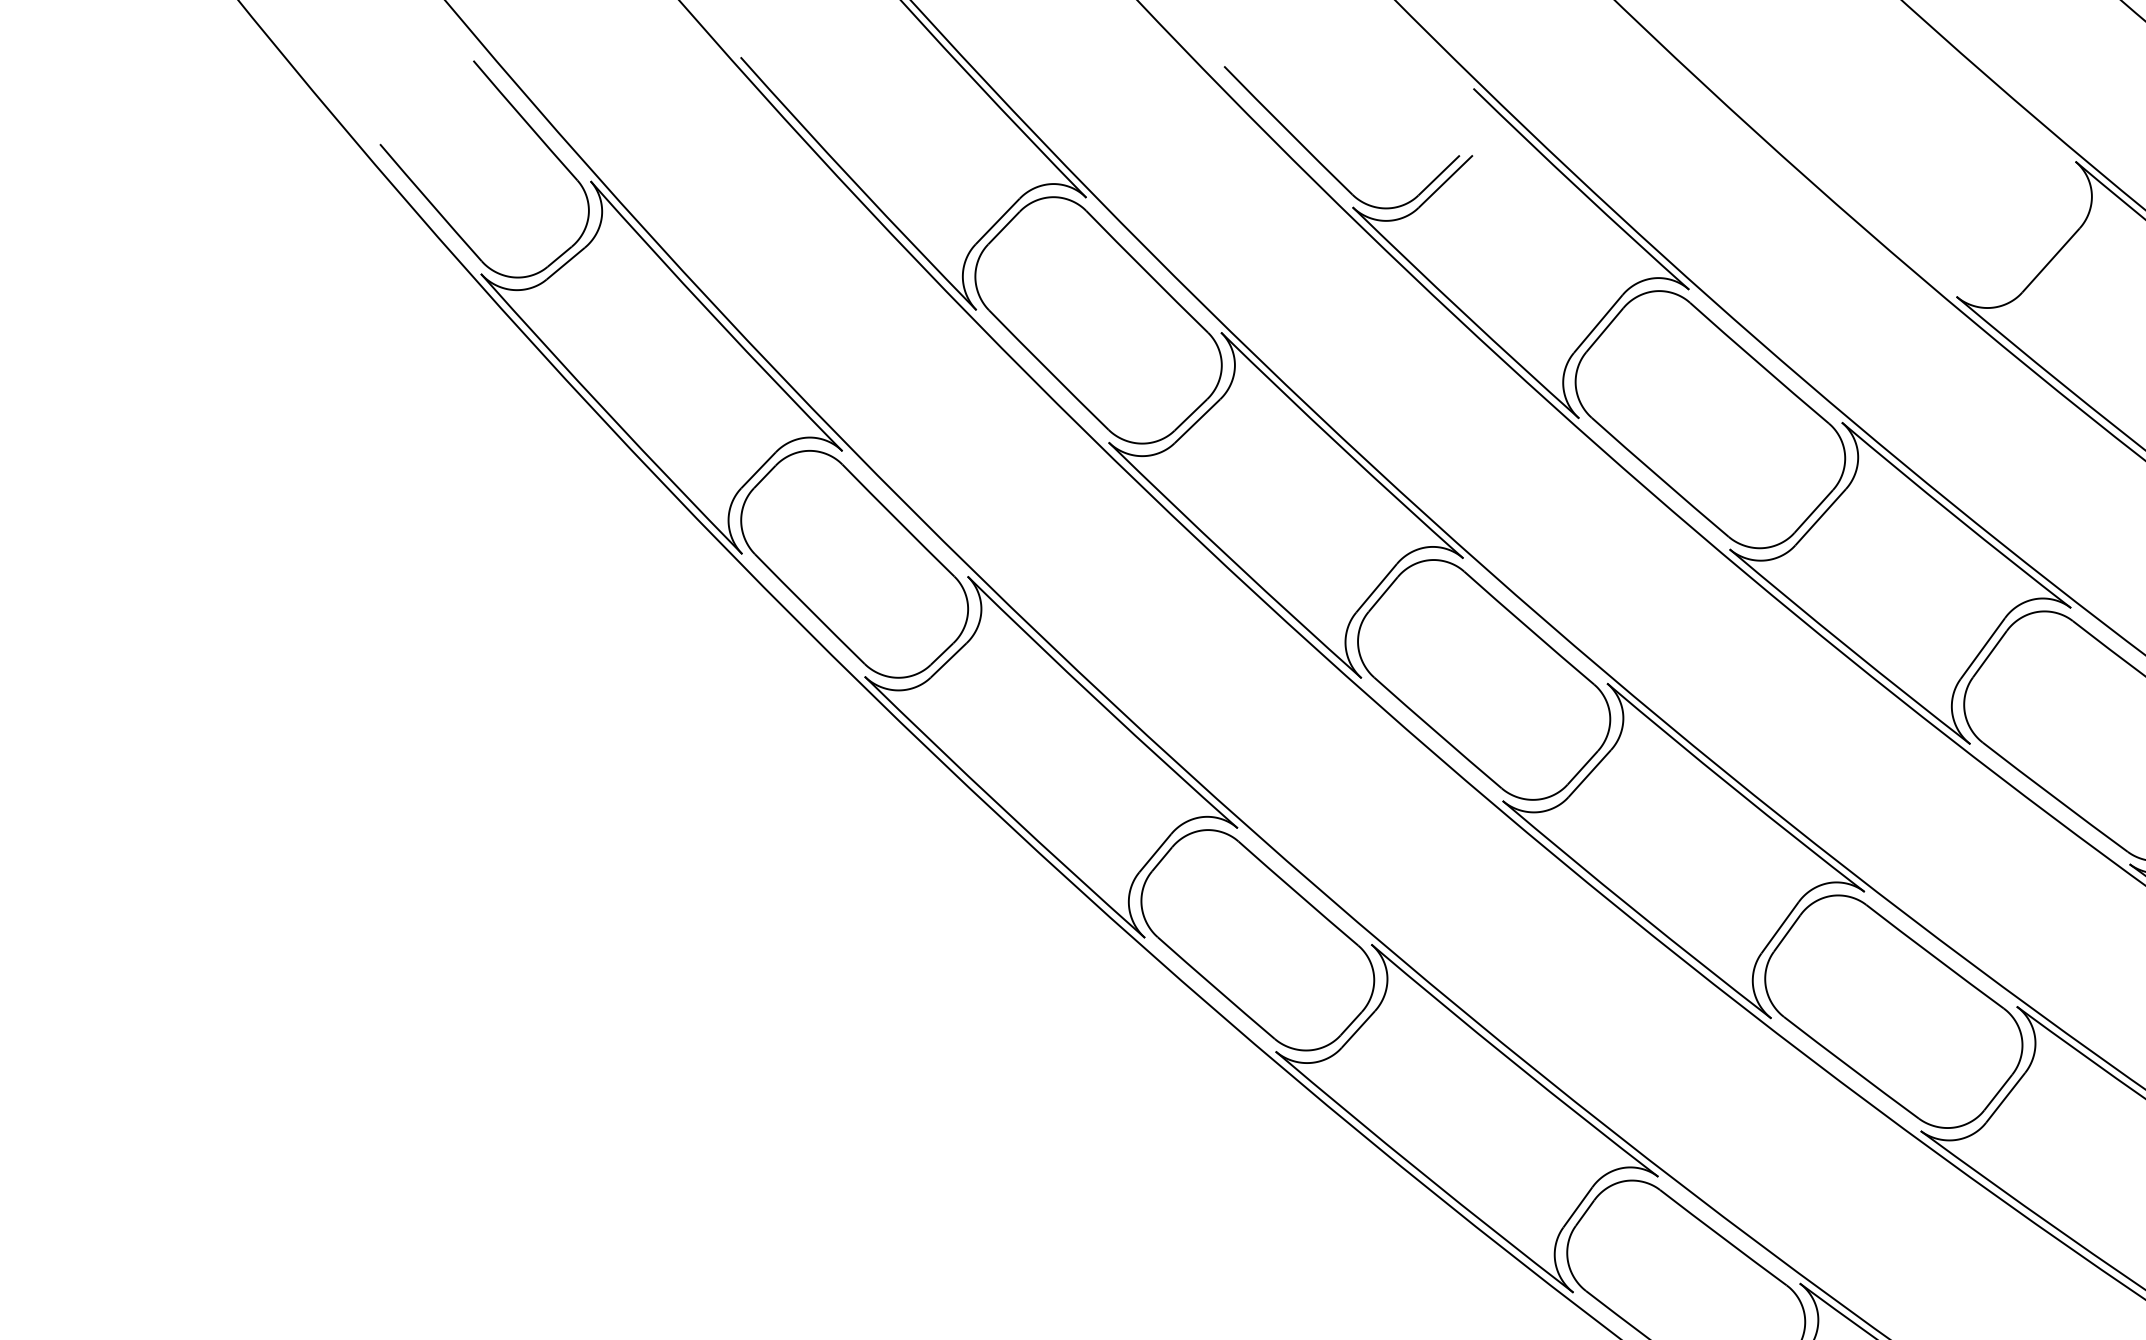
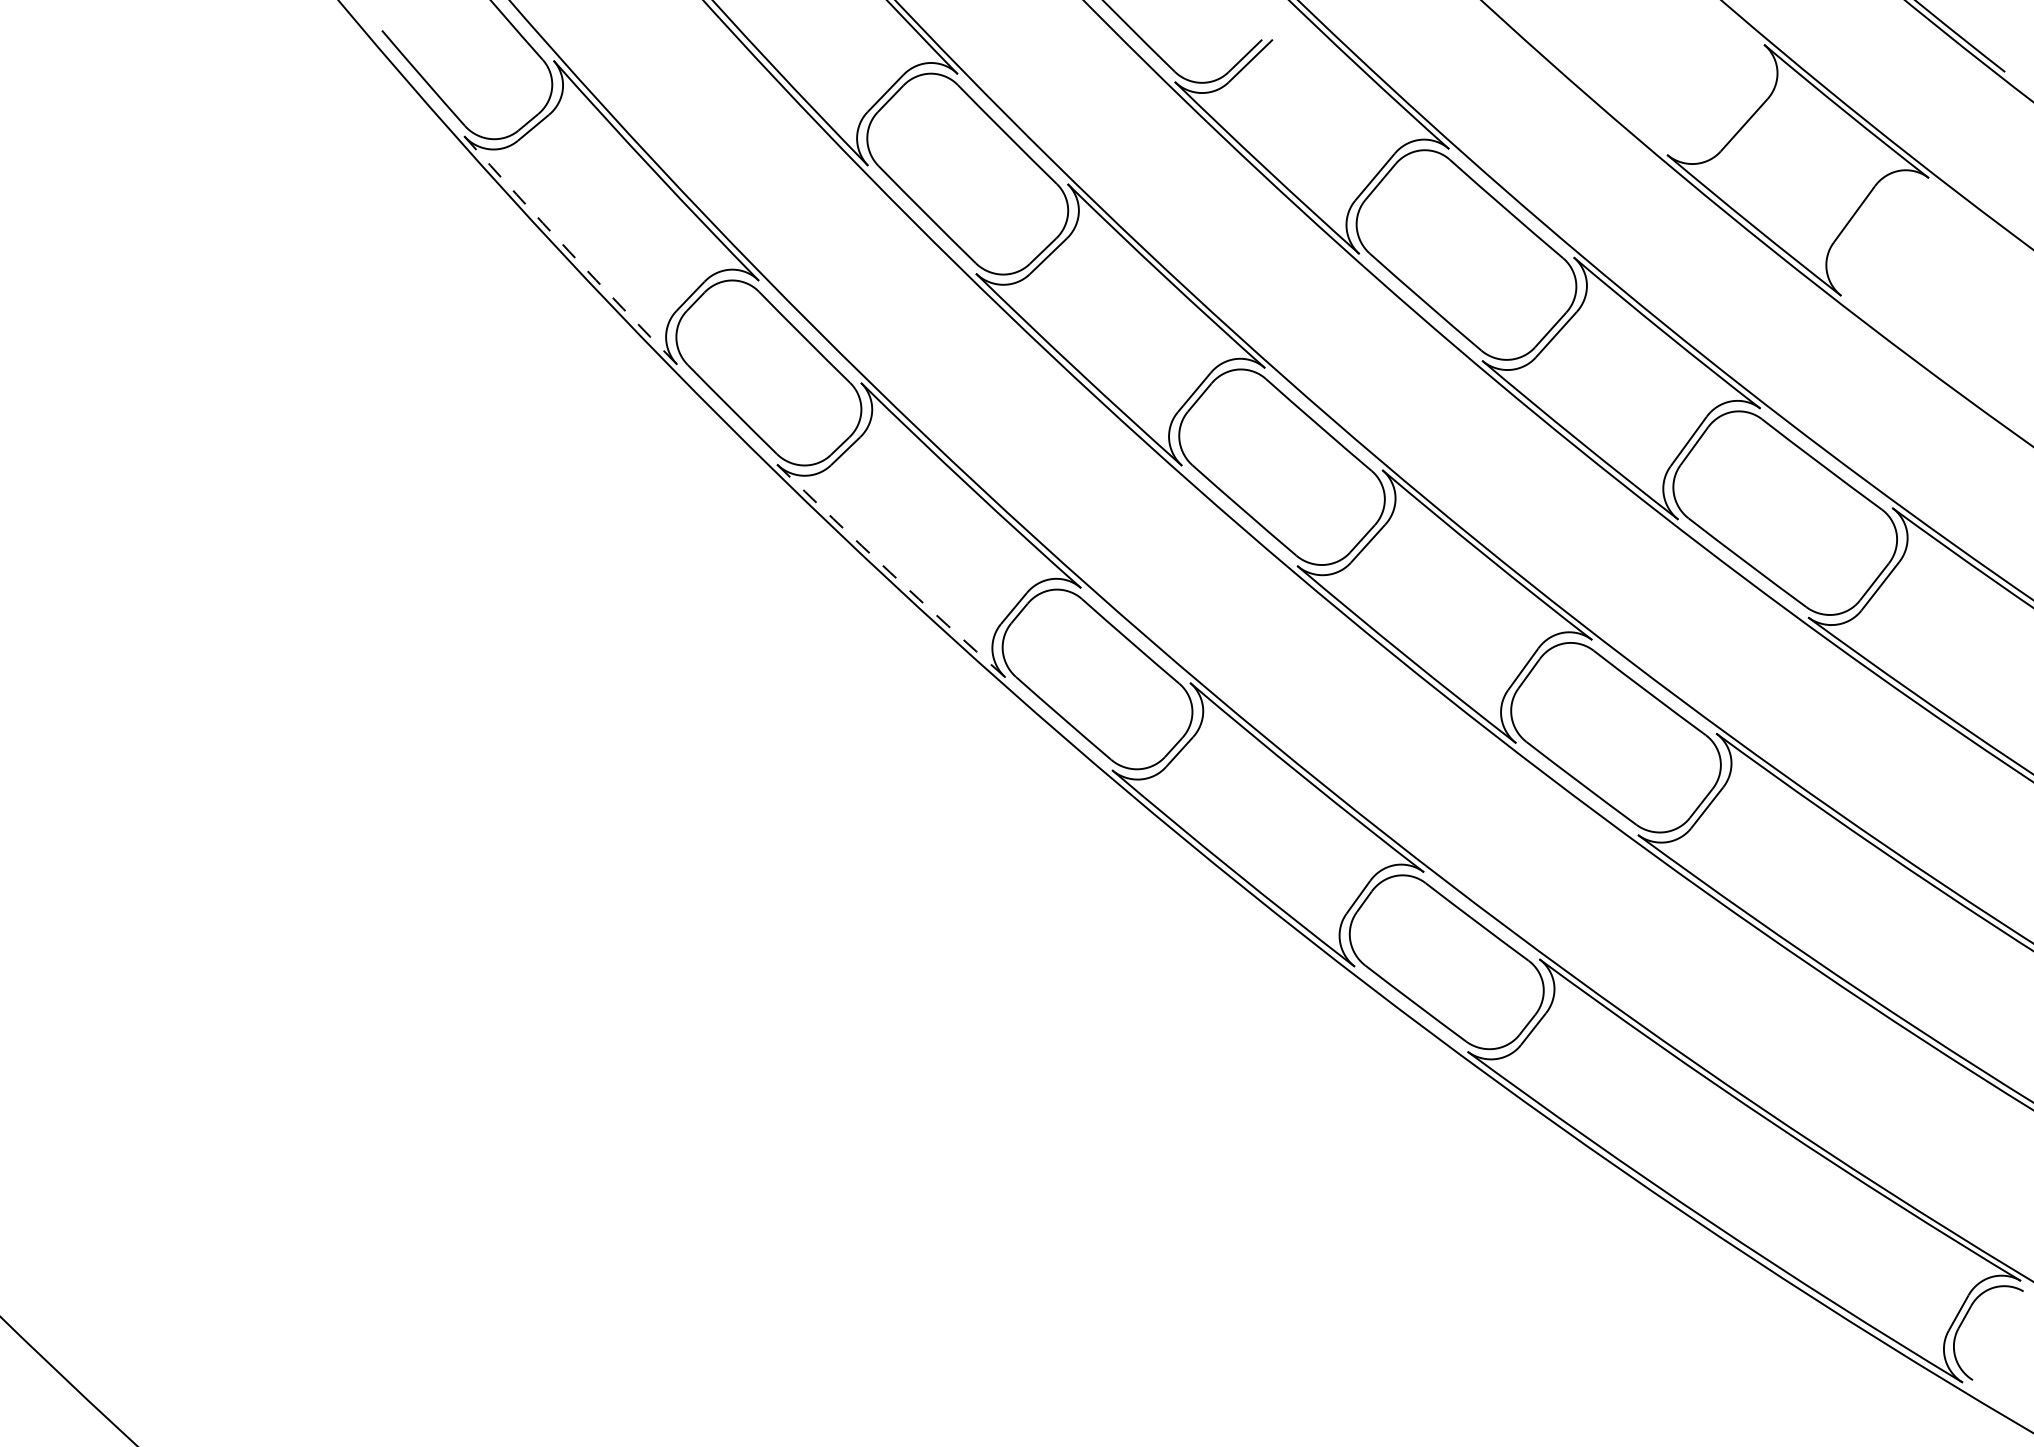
arc: (610, 415) -> (569, 251), solid -> dashed
arc: (1003, 809) -> (890, 572), solid -> dashed

